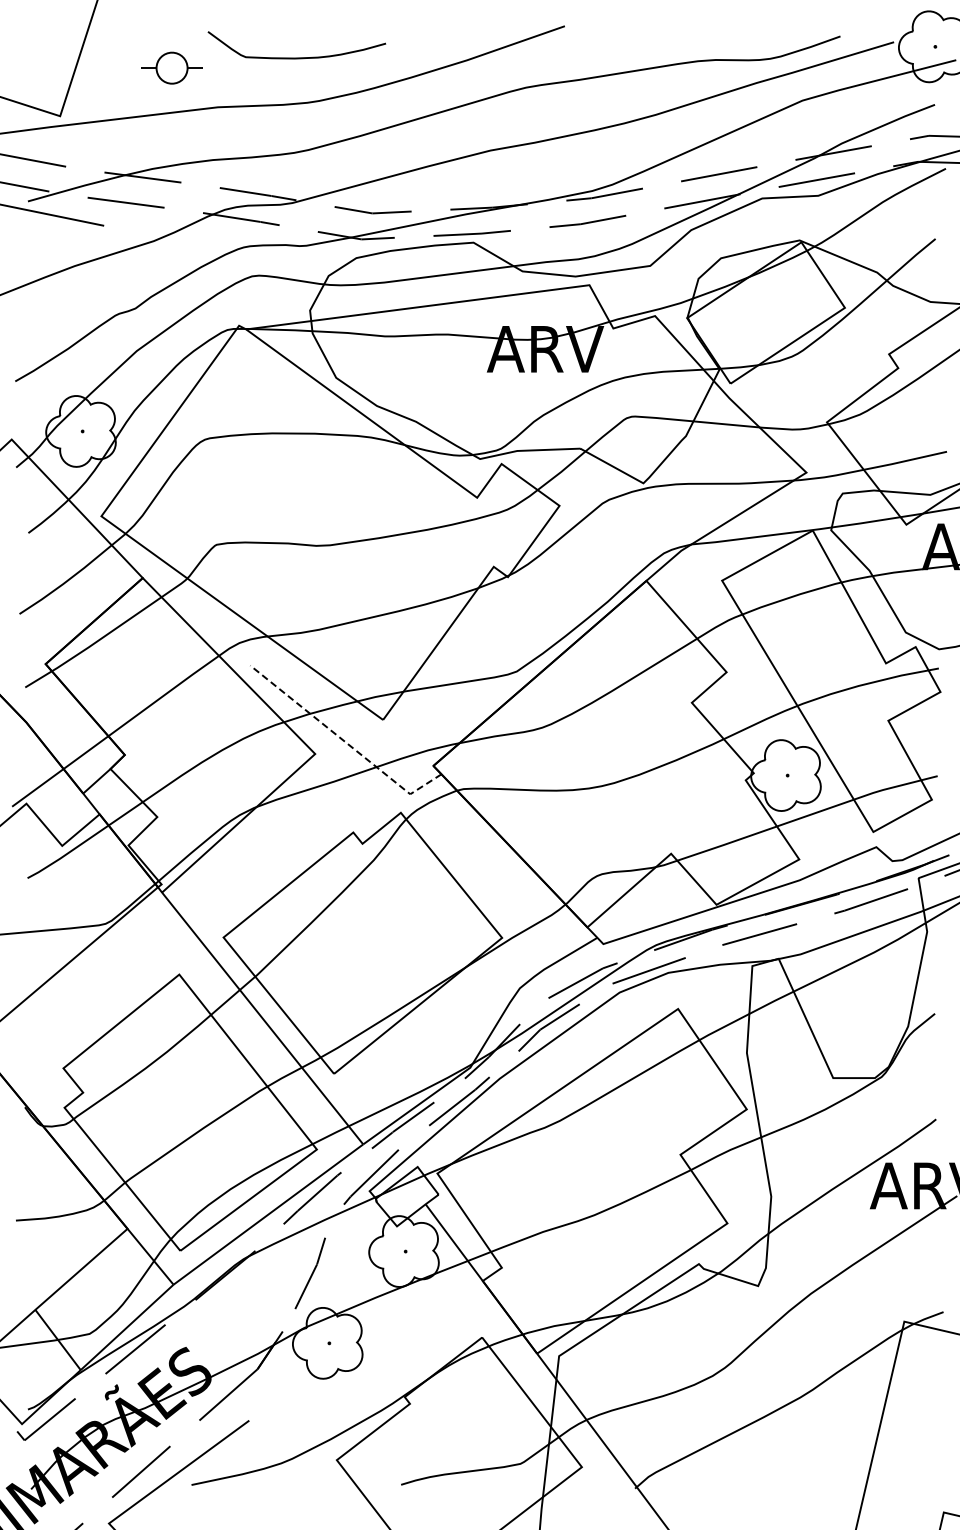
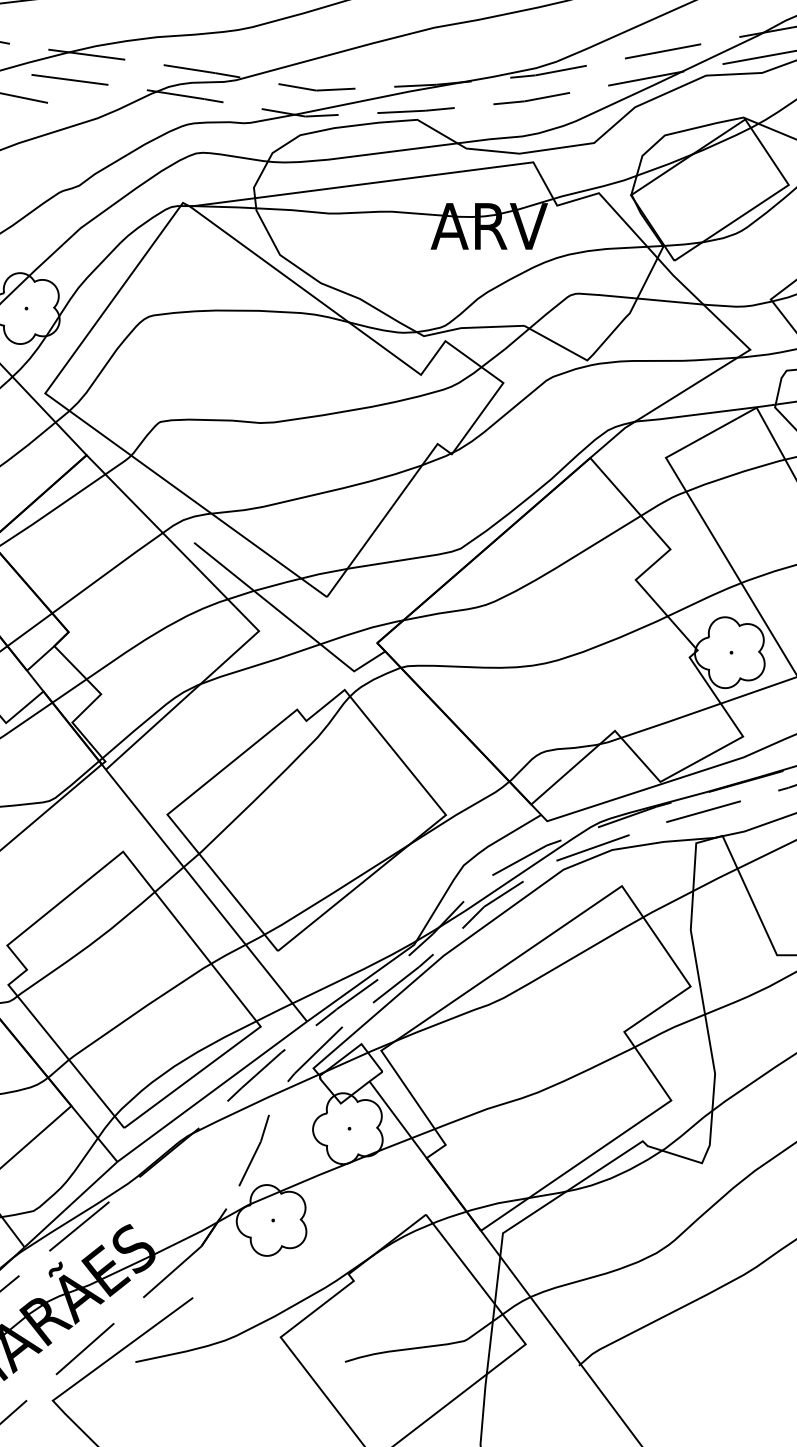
line: (344, 741) -> (288, 618), dashed -> solid

